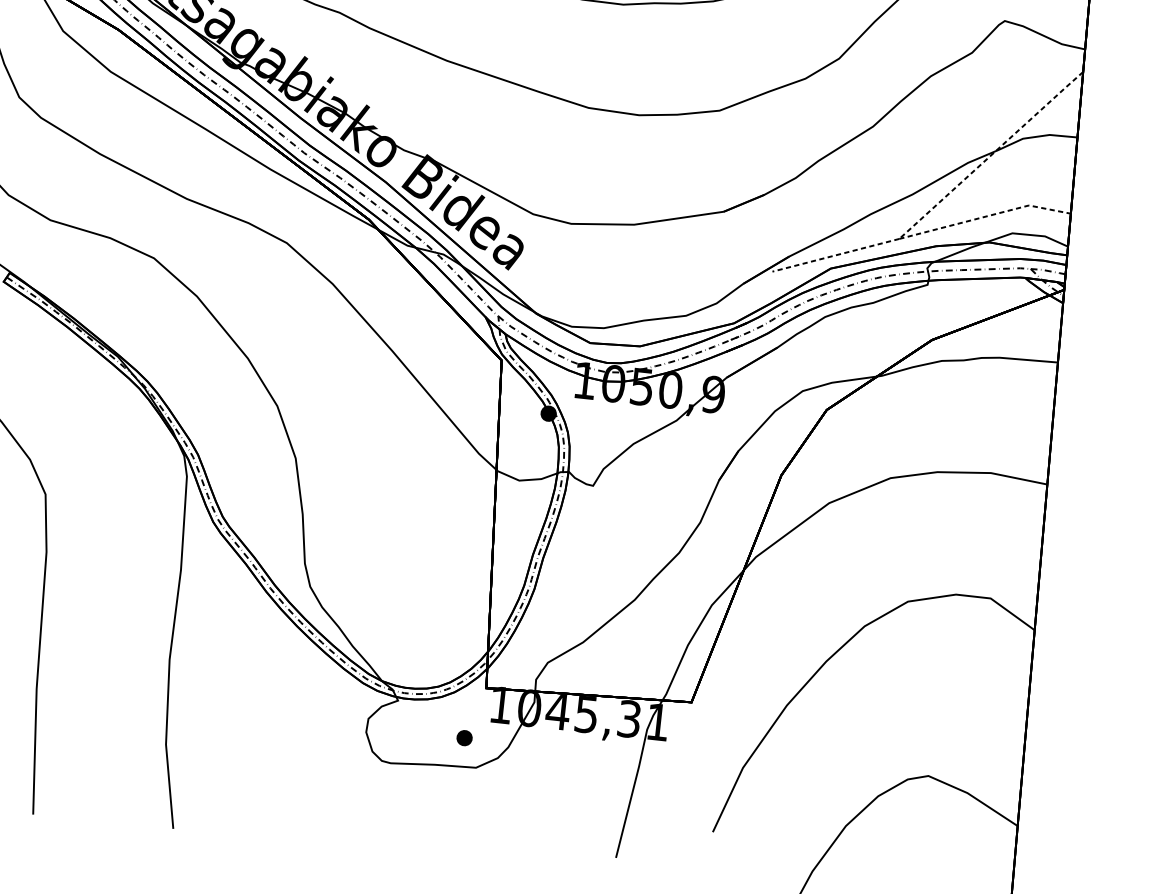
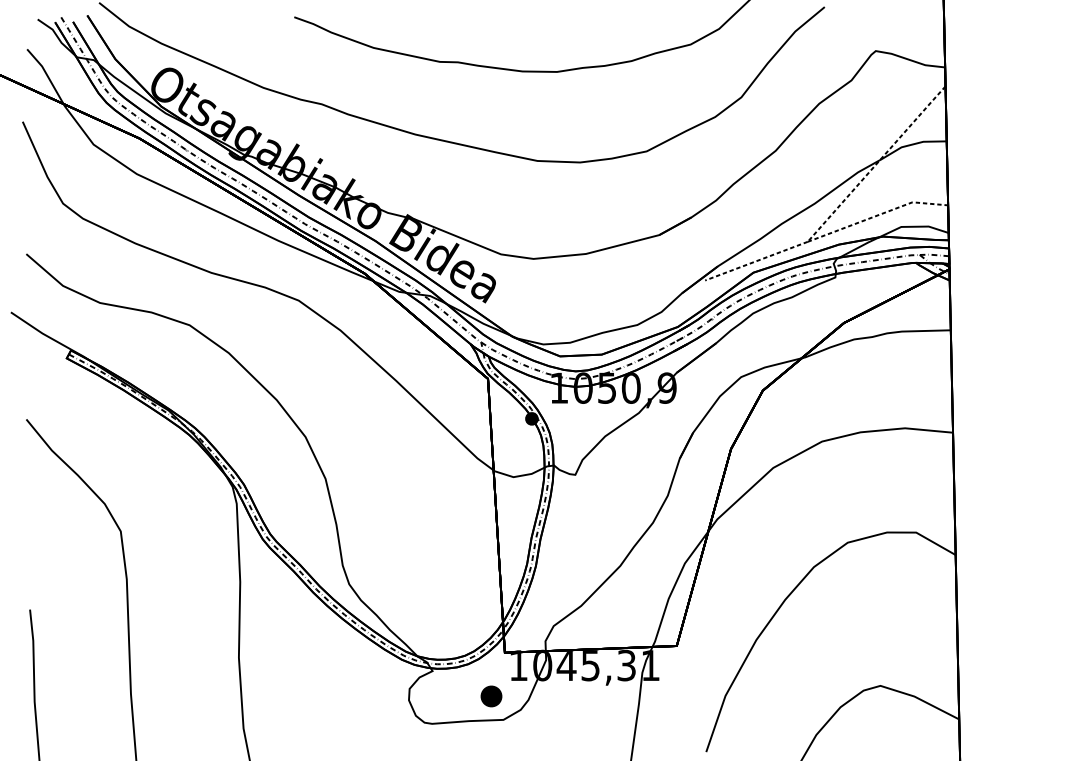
part: (463, 737) -> (490, 695), size x1.6

